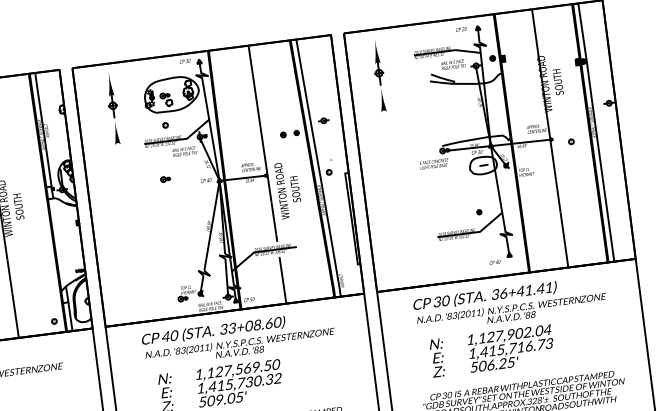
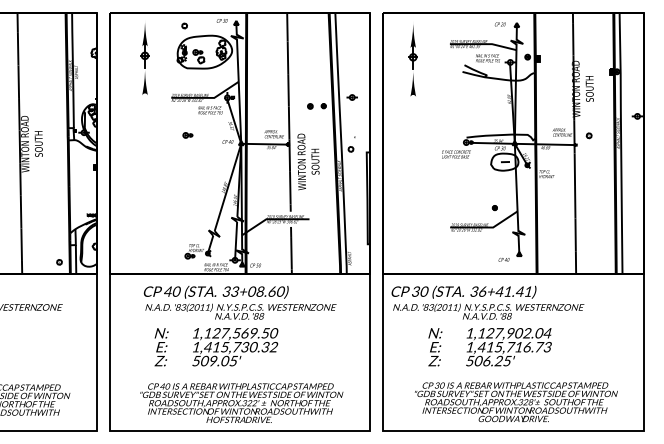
part: (165, 124) -> (184, 25), moved
part: (570, 141) -> (588, 135), moved
text: (509, 303) -> (487, 302), moved

